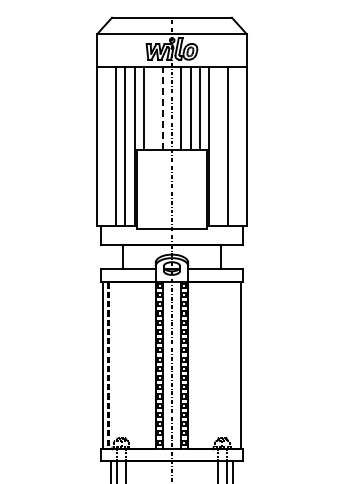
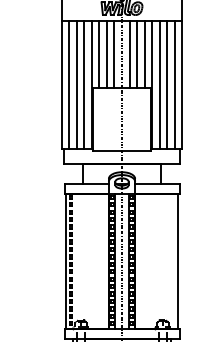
line: (153, 108) -> (107, 54), added
line: (162, 108) -> (114, 54), dashed -> solid
line: (106, 146) -> (69, 85), added
line: (218, 146) -> (159, 85), added
line: (237, 146) -> (174, 85), added

